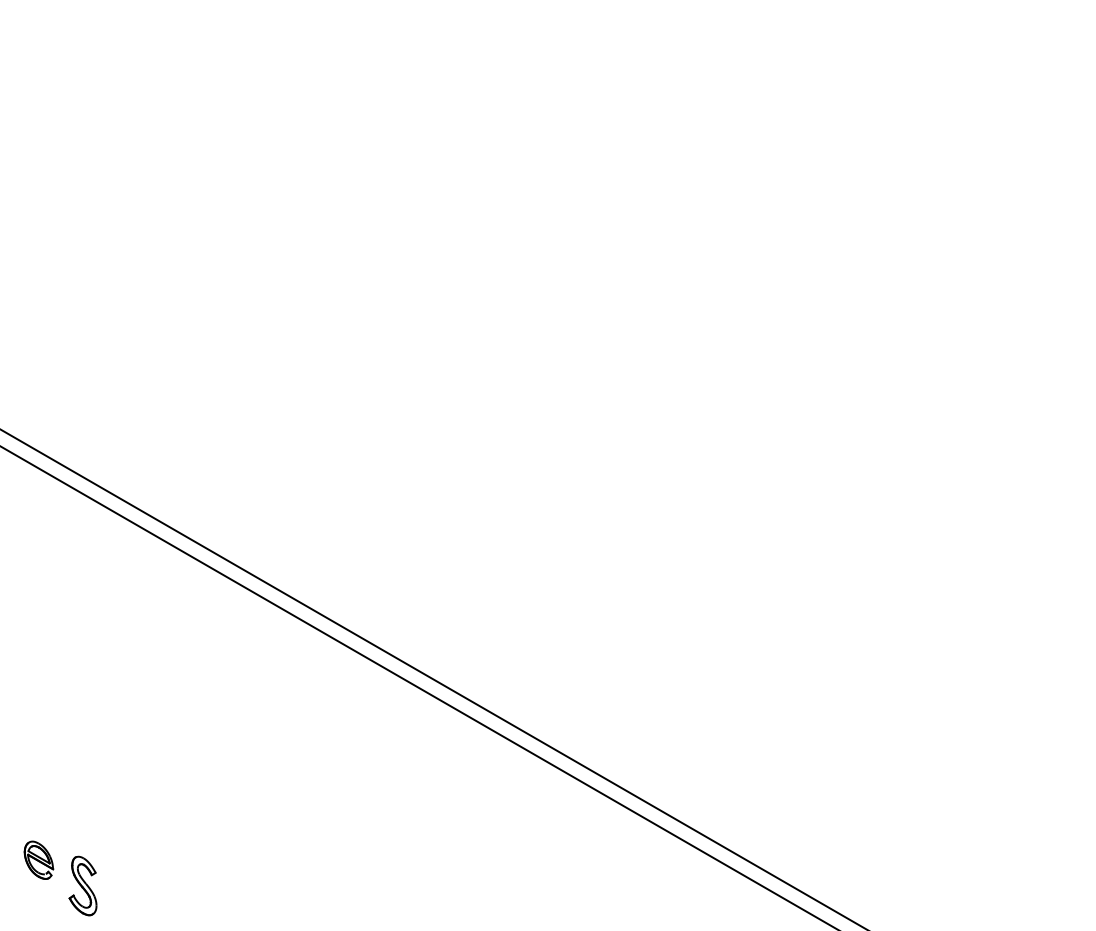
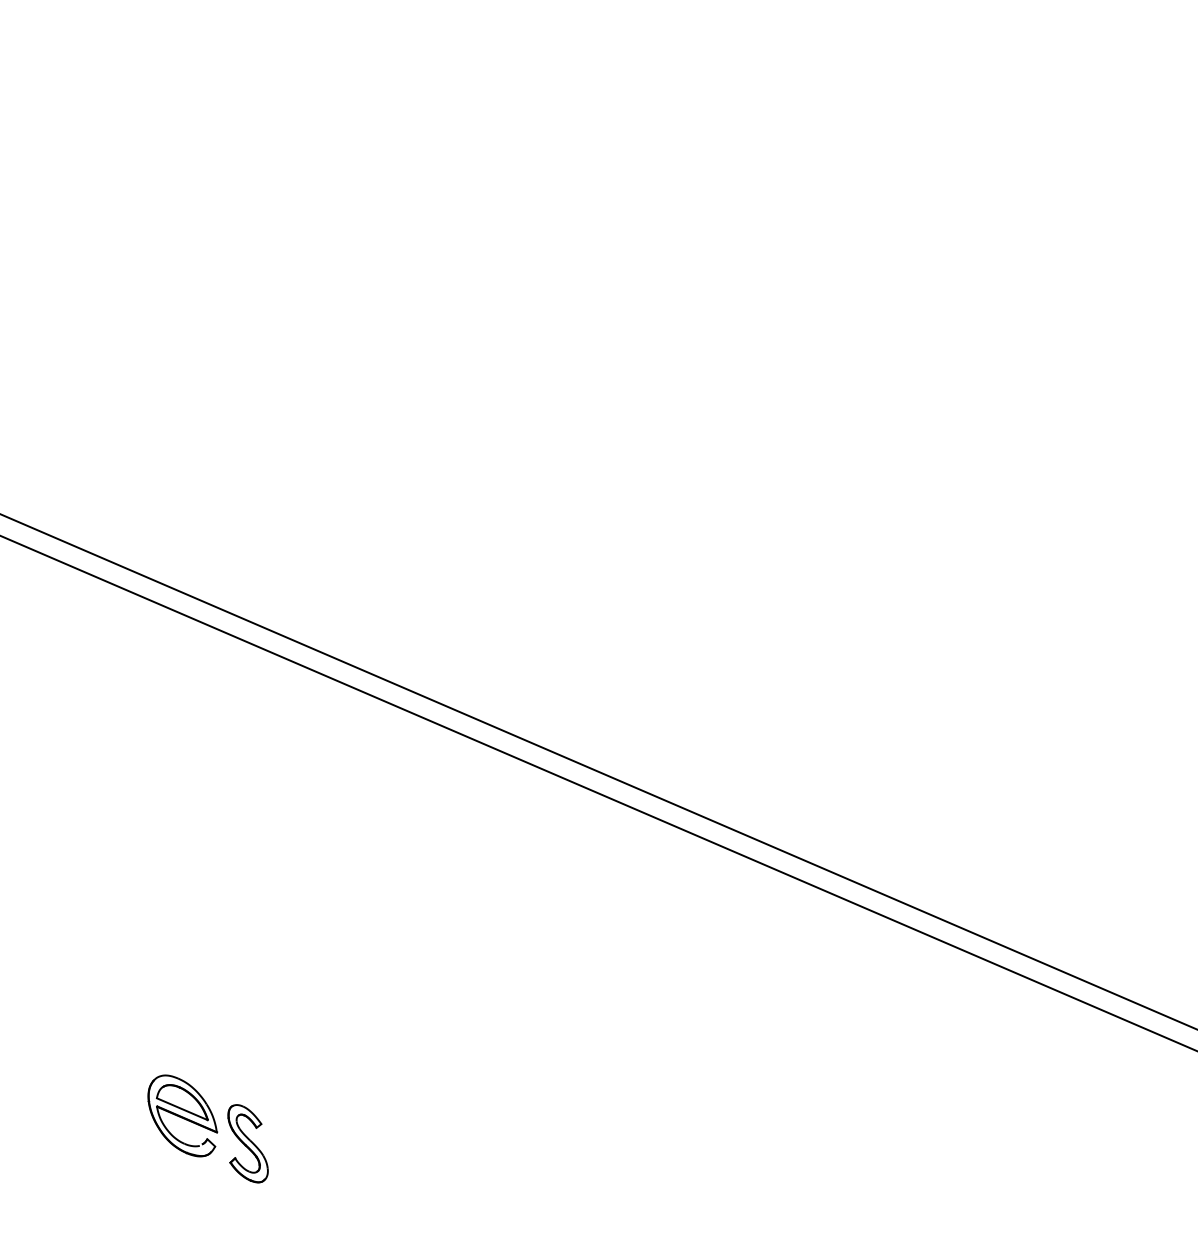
part: (38, 860) -> (182, 1116), size x1.67

